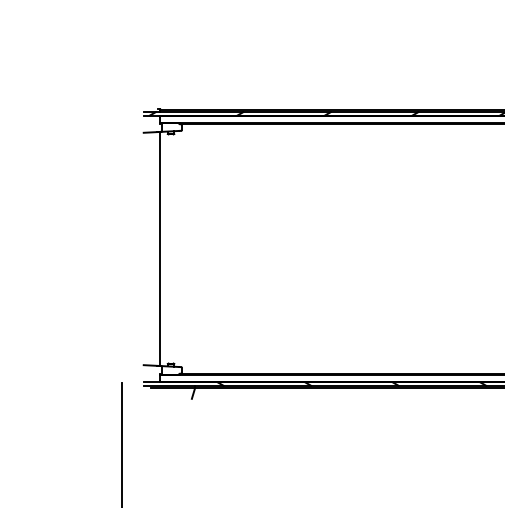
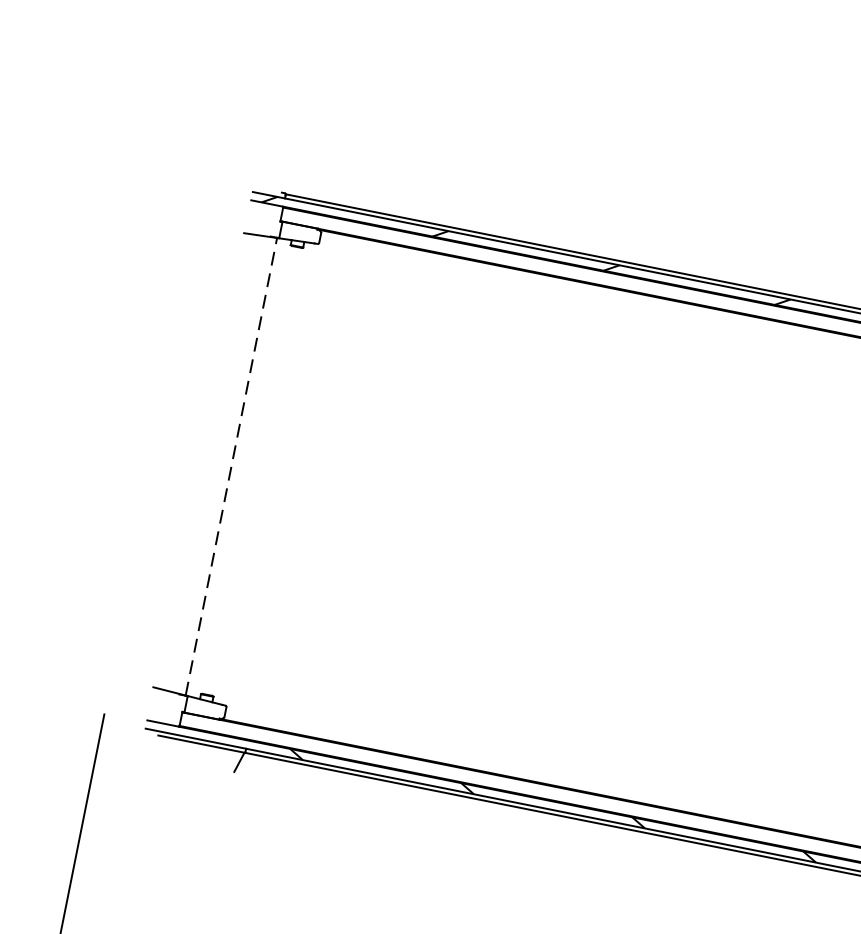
line: (160, 248) -> (231, 465), solid -> dashed

